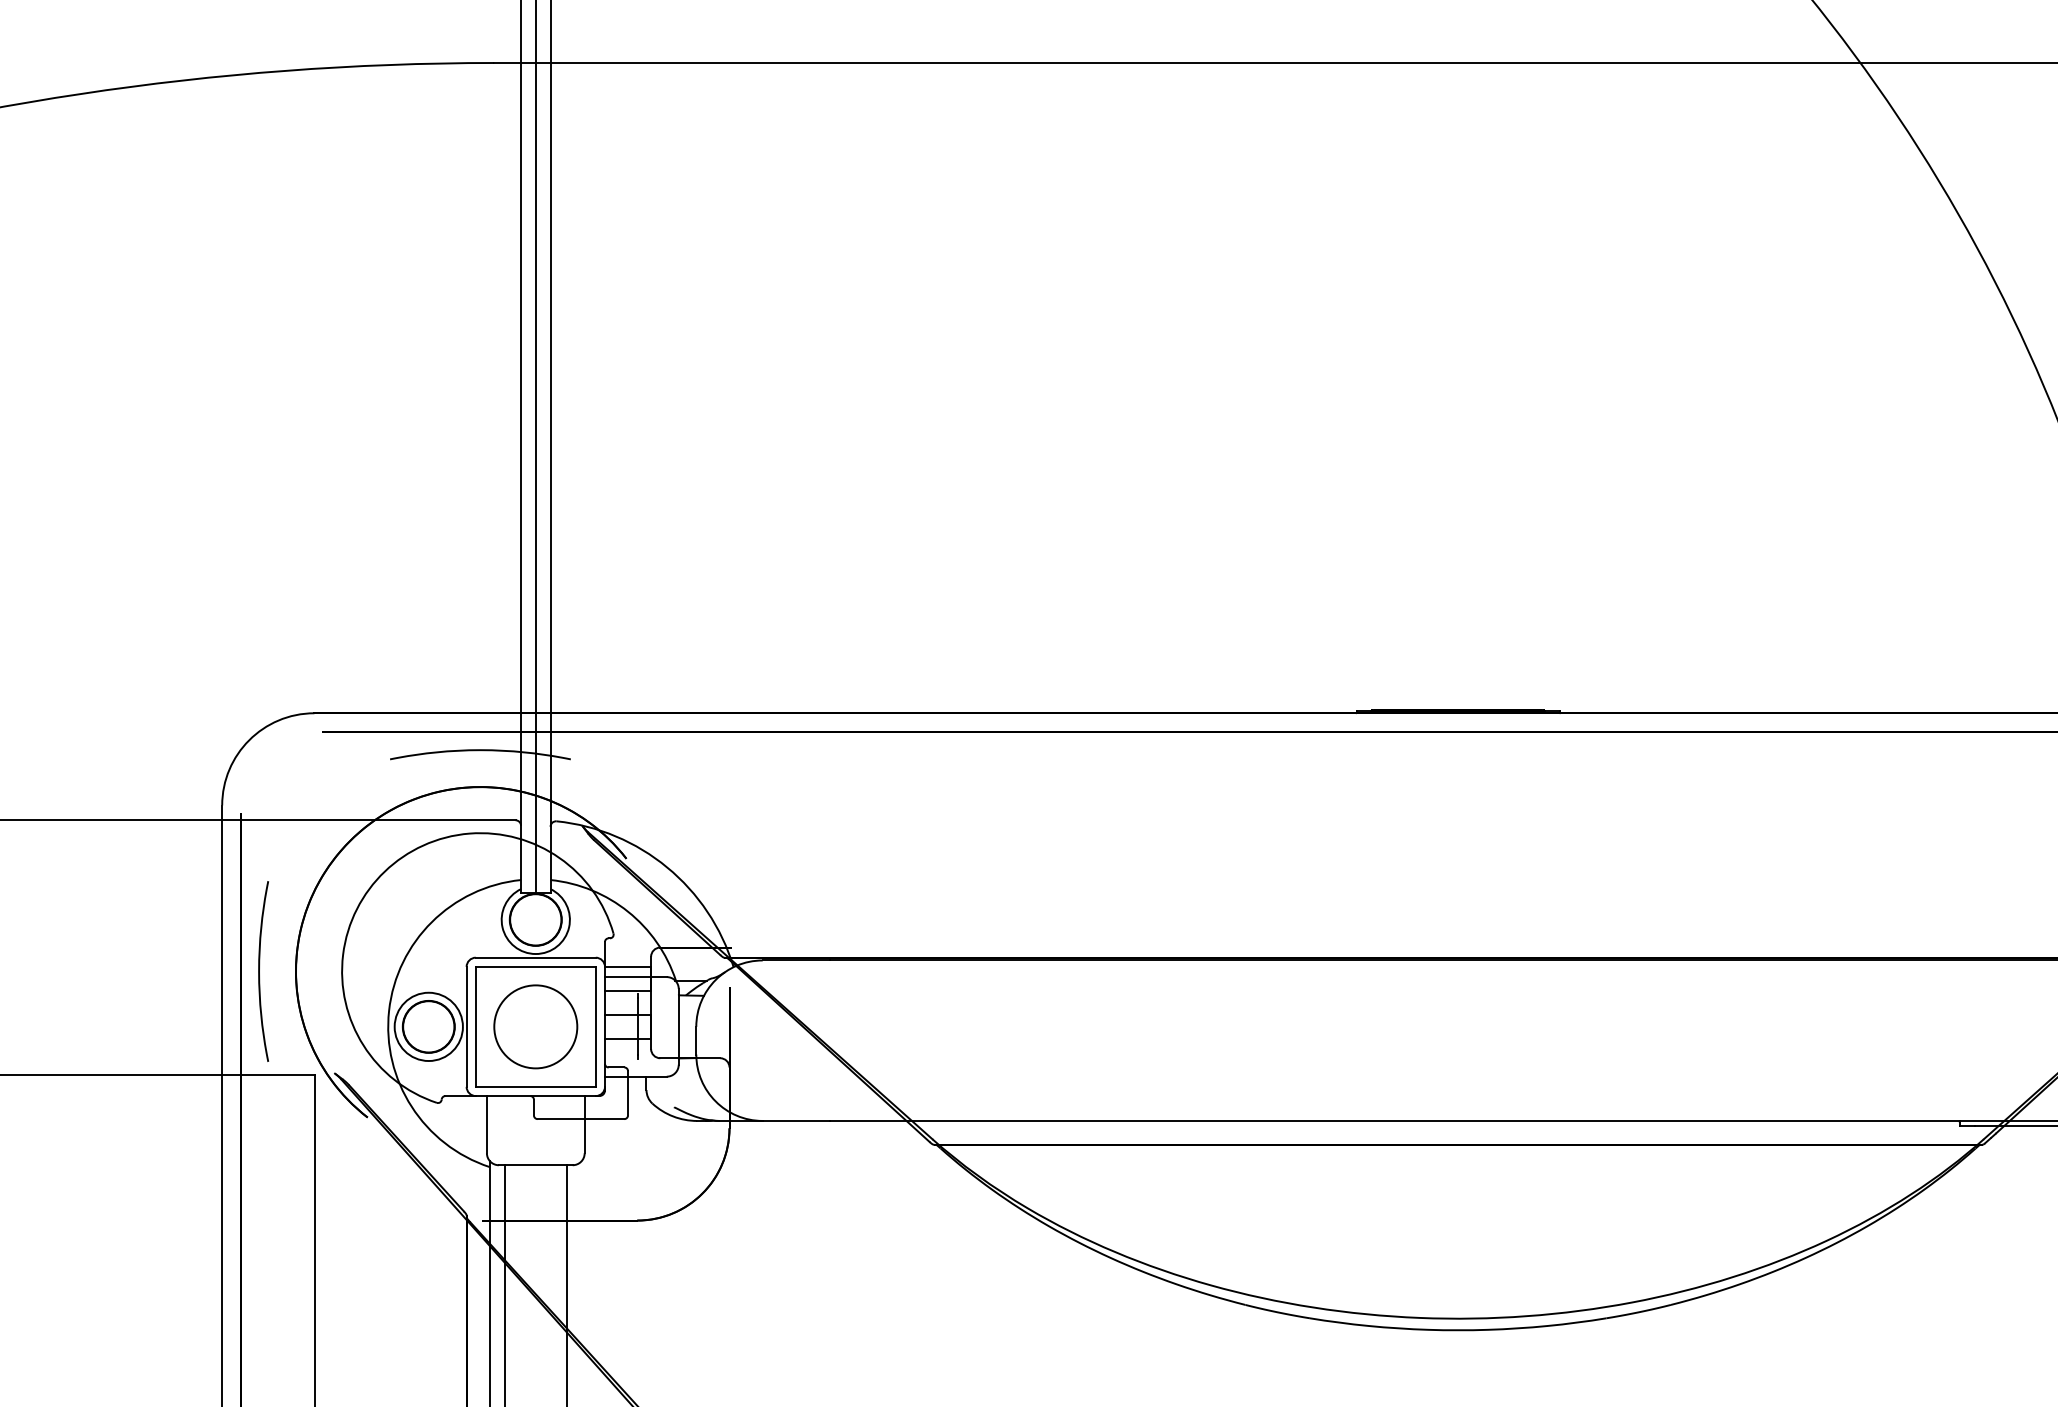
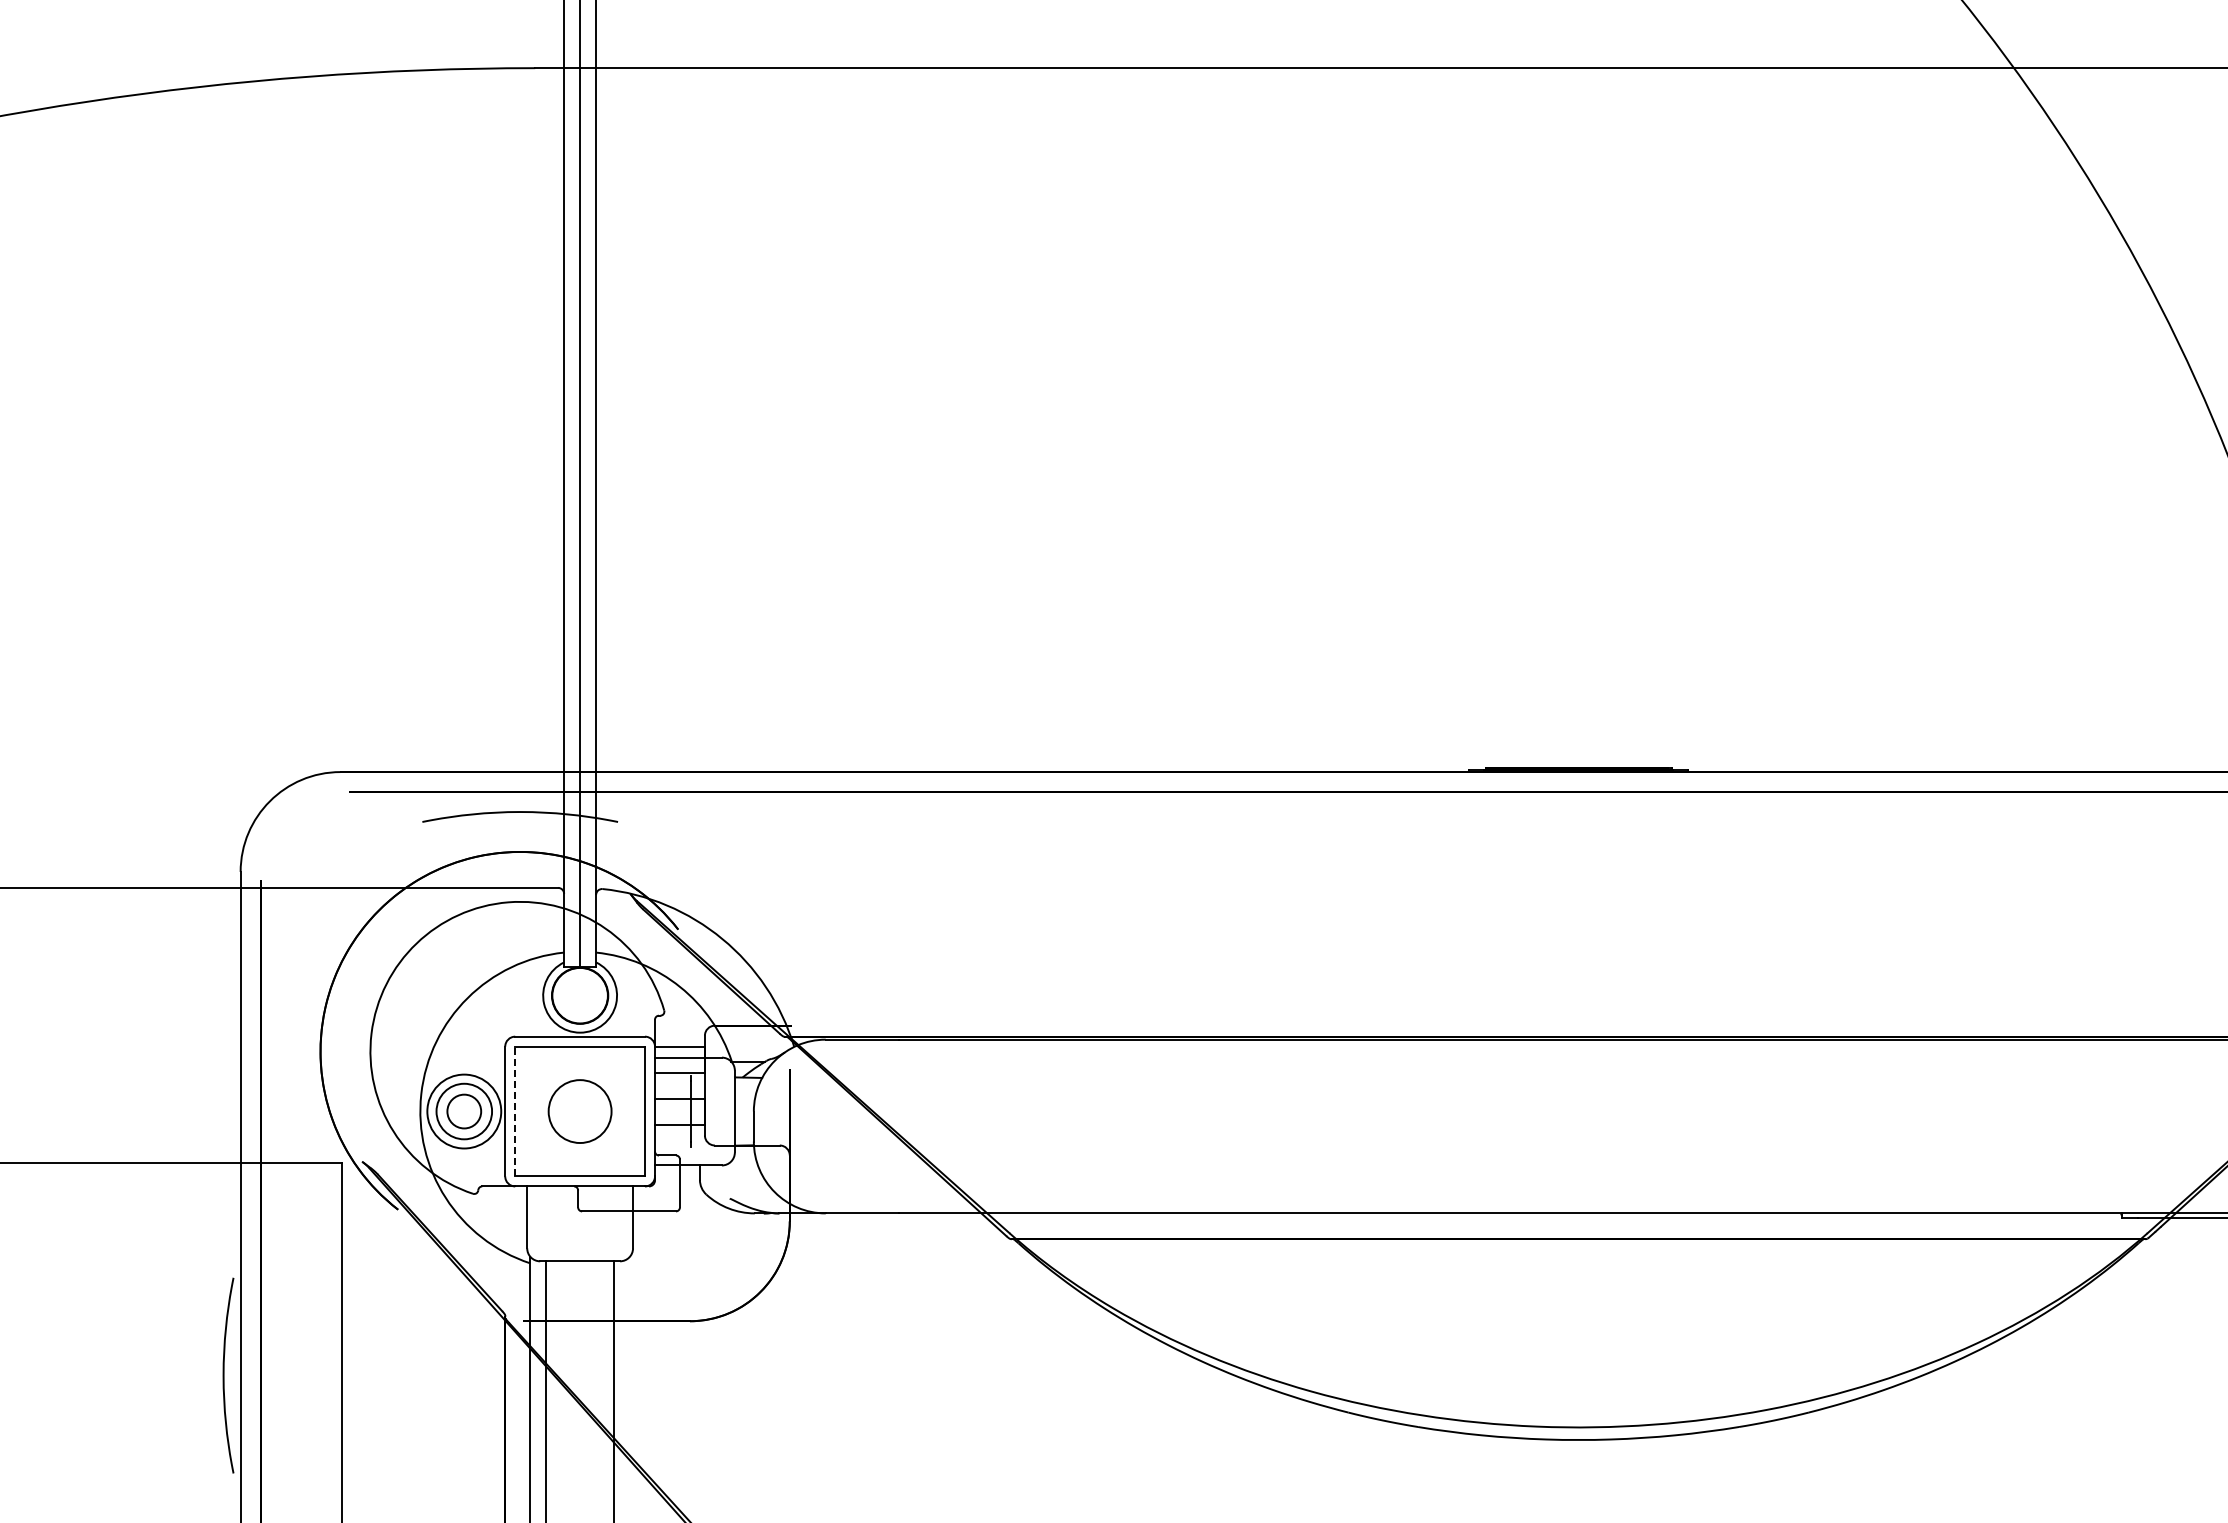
curve: (259, 971) -> (224, 1375), moved
circle: (428, 1026) -> (464, 1111), size x0.6
line: (476, 1026) -> (515, 1111), solid -> dashed
circle: (536, 1026) -> (580, 1111), size x0.7

